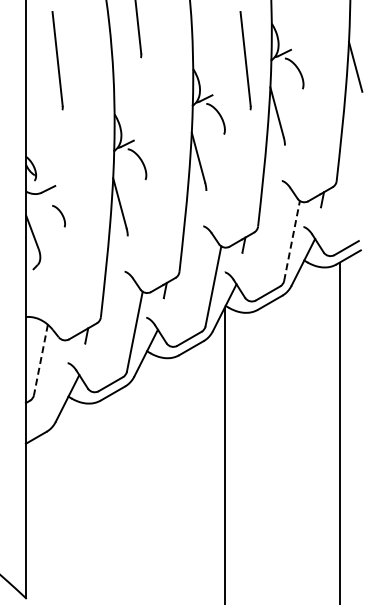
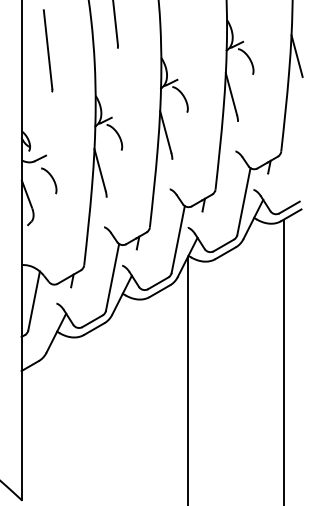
line: (245, 60) -> (205, 50), removed
part: (58, 216) -> (48, 181), size x1.43
line: (292, 240) -> (244, 201), dashed -> solid
line: (40, 359) -> (33, 300), dashed -> solid

